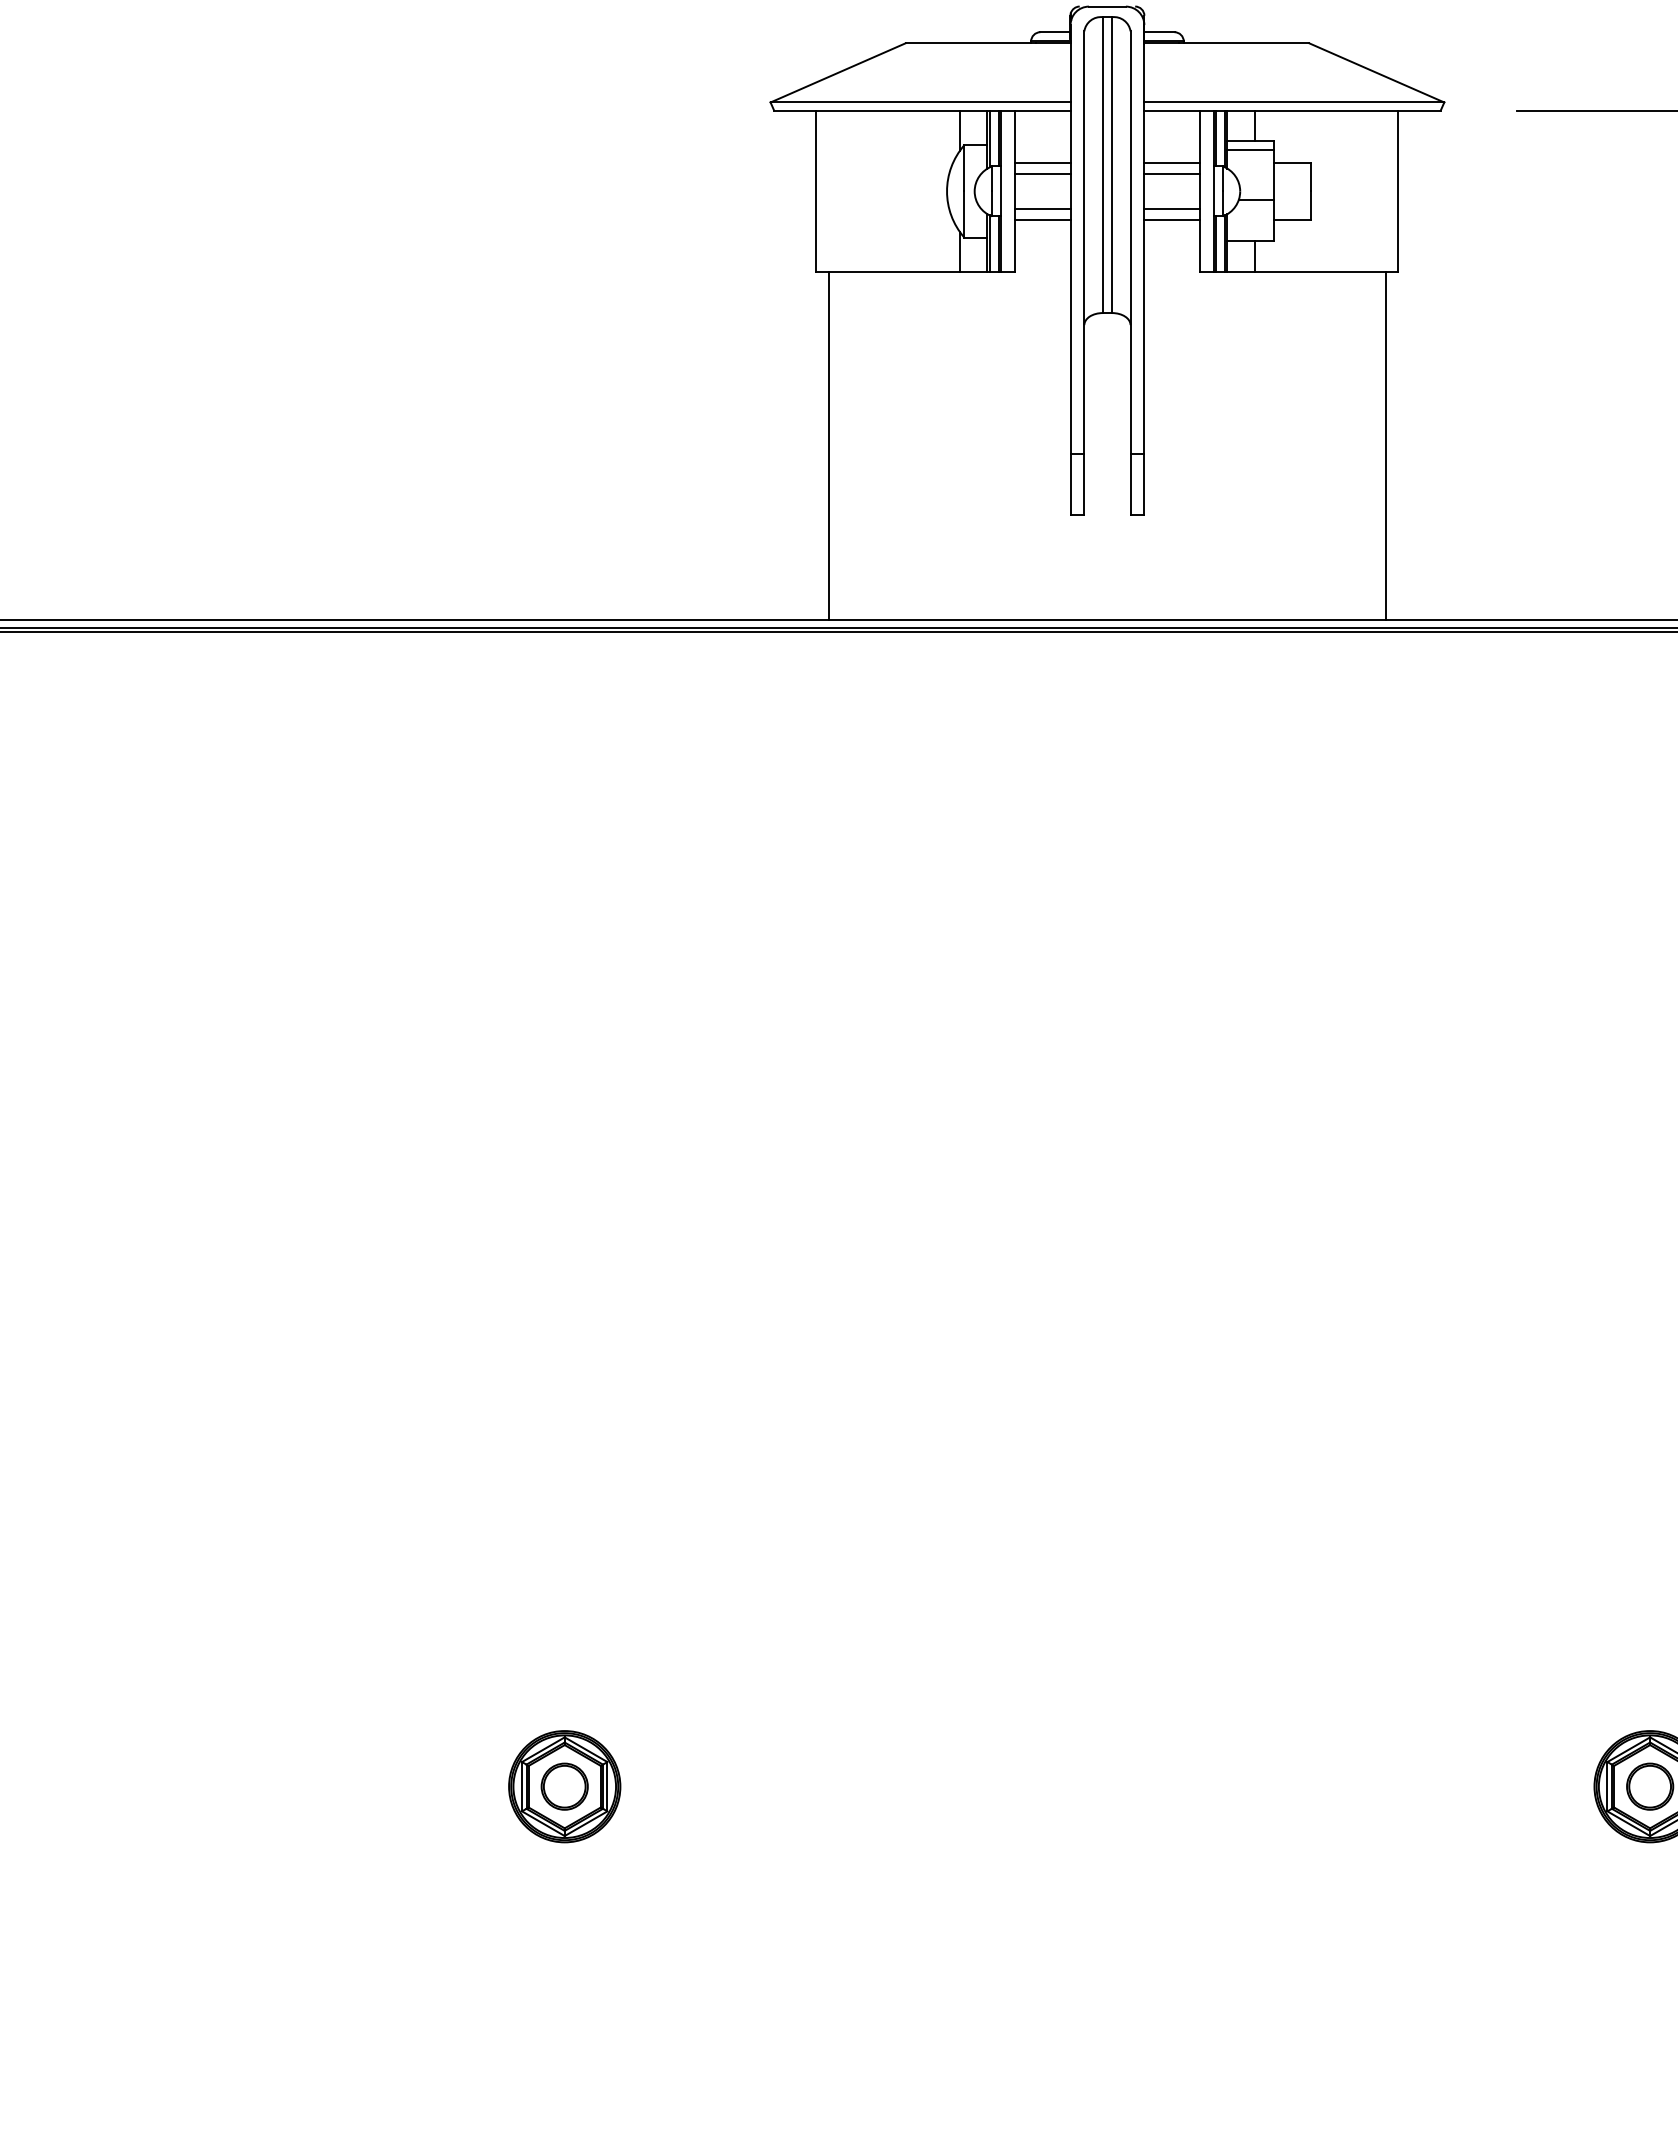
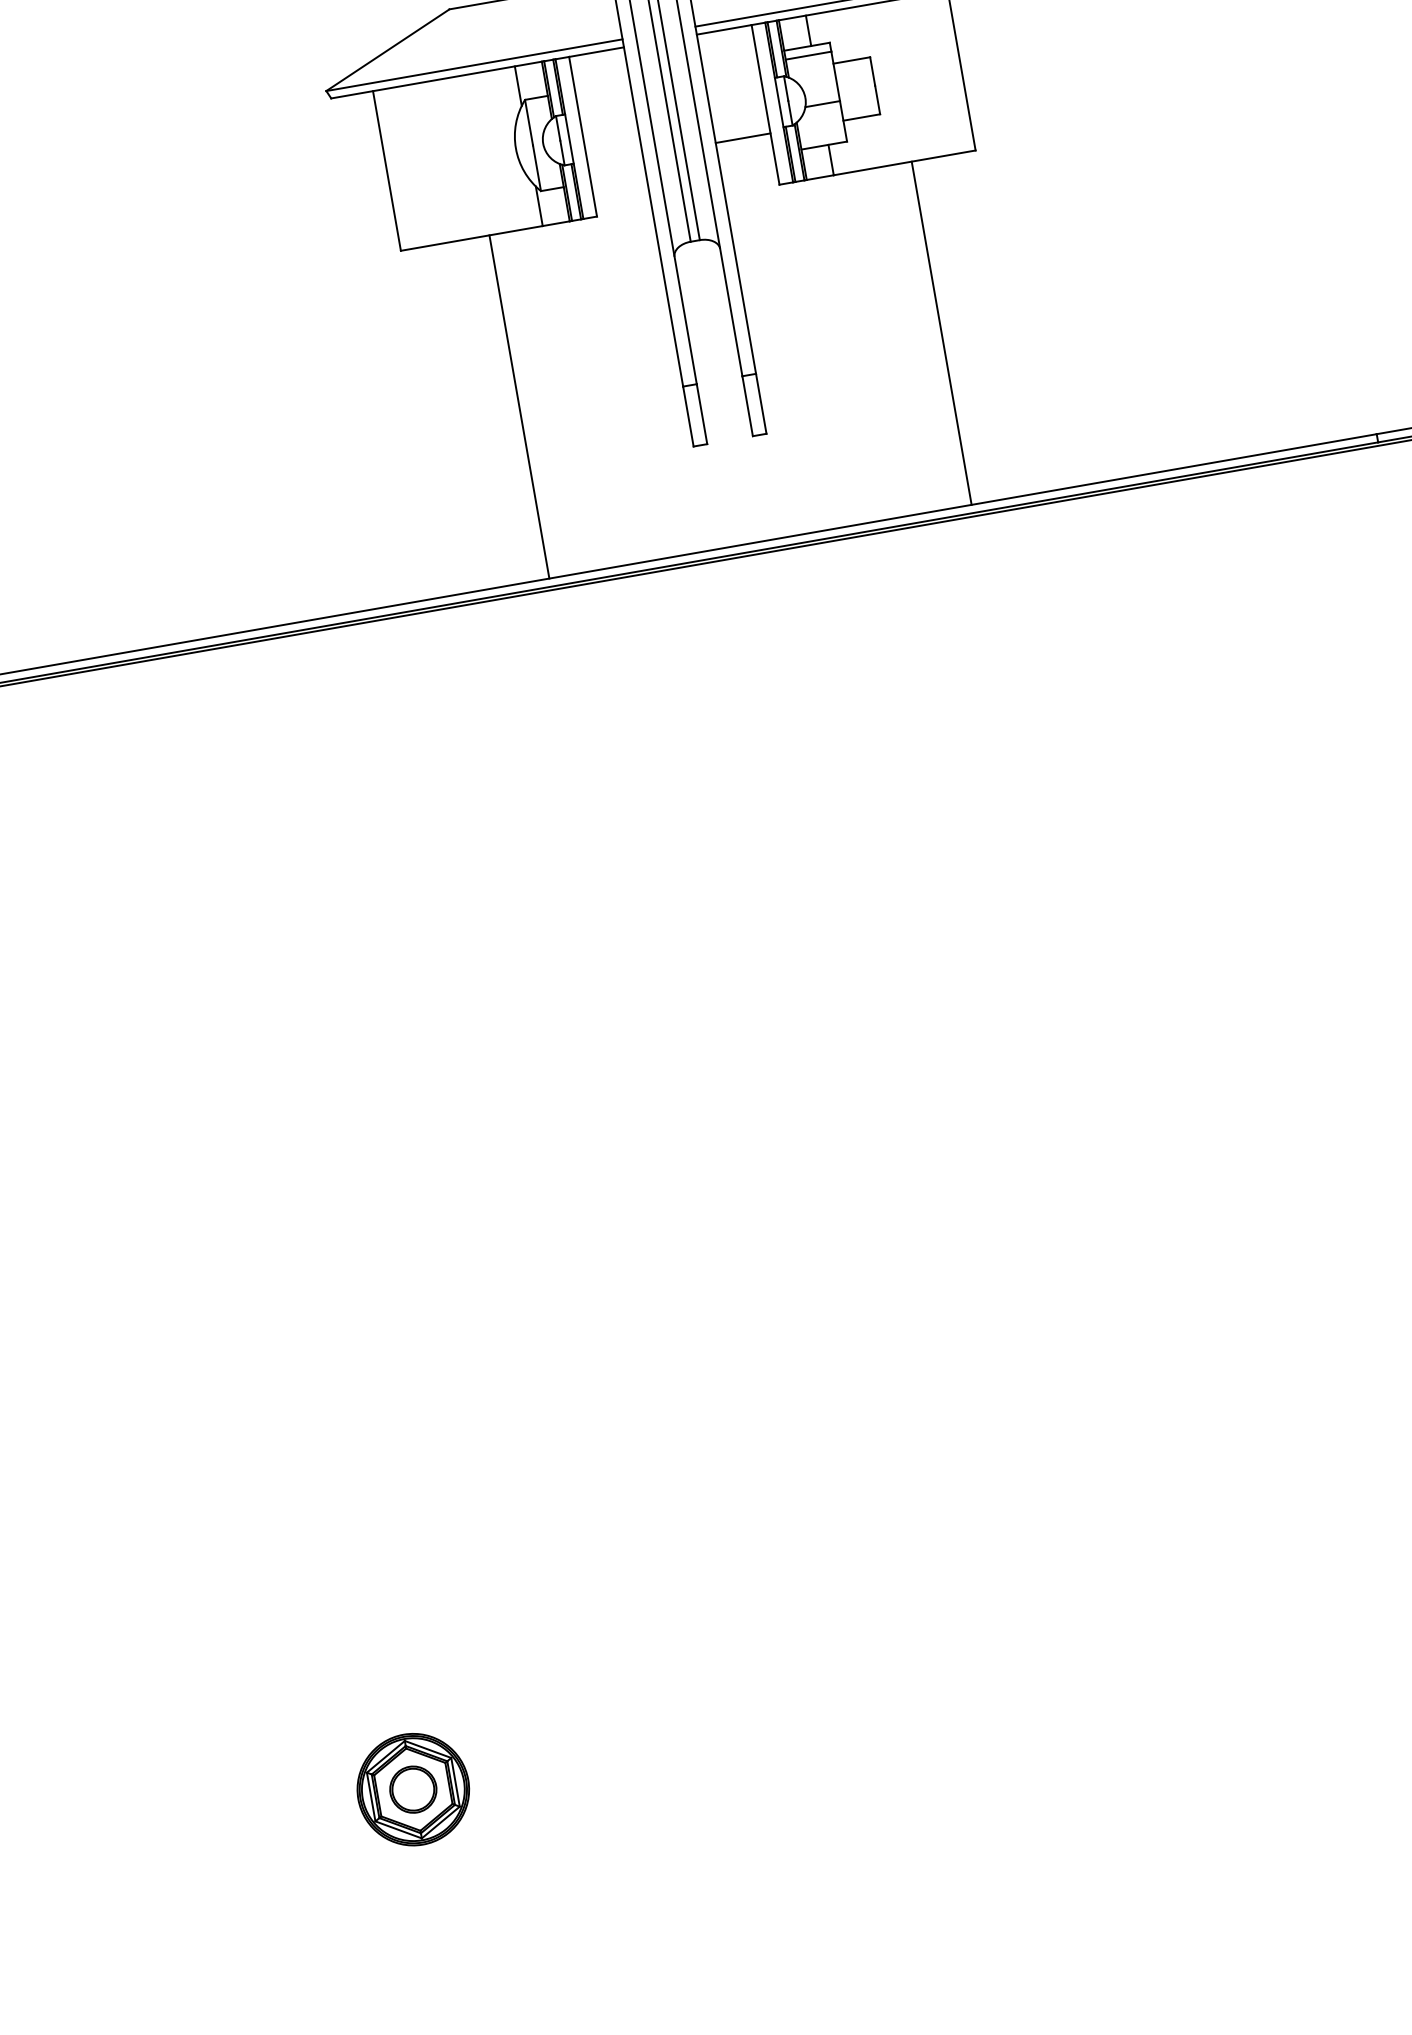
line: (1042, 162) -> (605, 103), removed
line: (1171, 162) -> (732, 81), removed
line: (1042, 174) -> (607, 115), removed
line: (1171, 174) -> (734, 93), removed
line: (1042, 208) -> (613, 148), removed
line: (1171, 208) -> (740, 126), removed
line: (1042, 220) -> (615, 160), removed
line: (829, 445) -> (519, 406), moved
line: (1385, 445) -> (941, 332), moved

